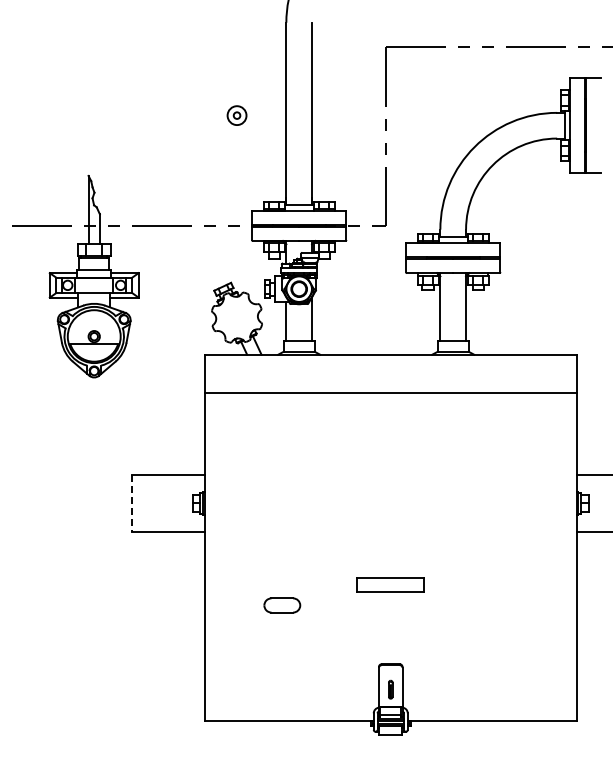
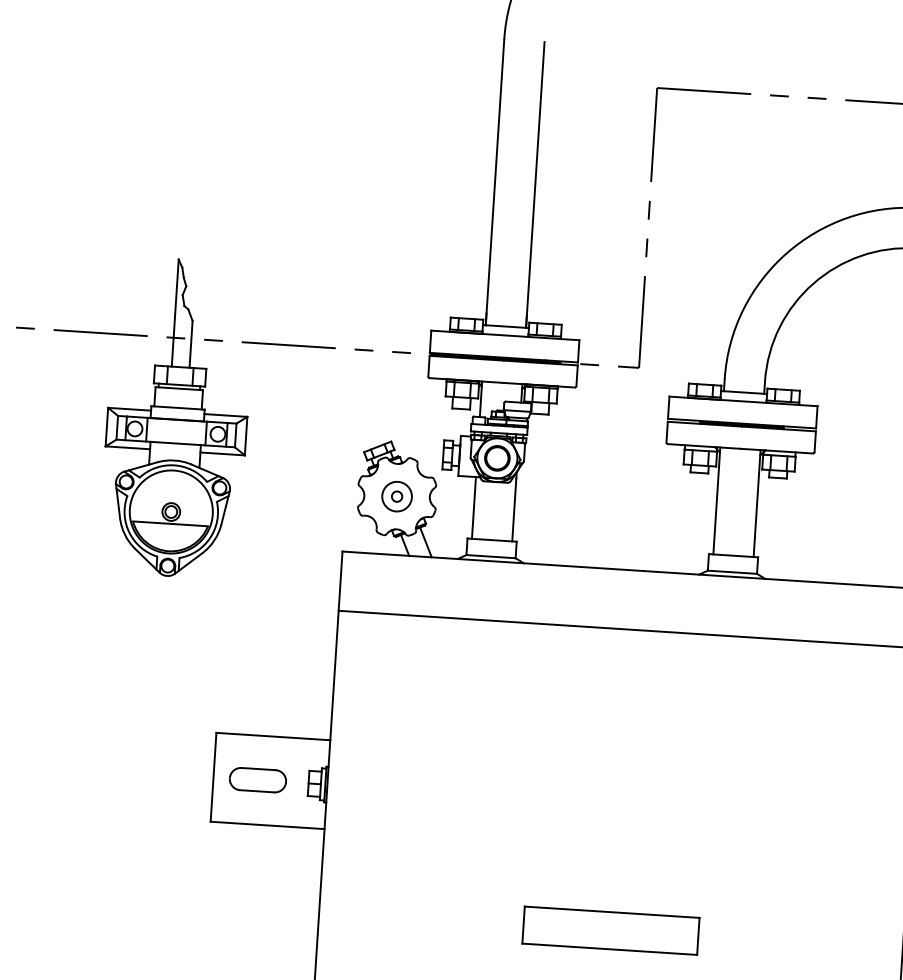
part: (236, 115) -> (396, 496), moved
line: (131, 503) -> (212, 777), dashed -> solid
part: (390, 584) -> (610, 930), size x1.67
part: (282, 605) -> (258, 780), moved

